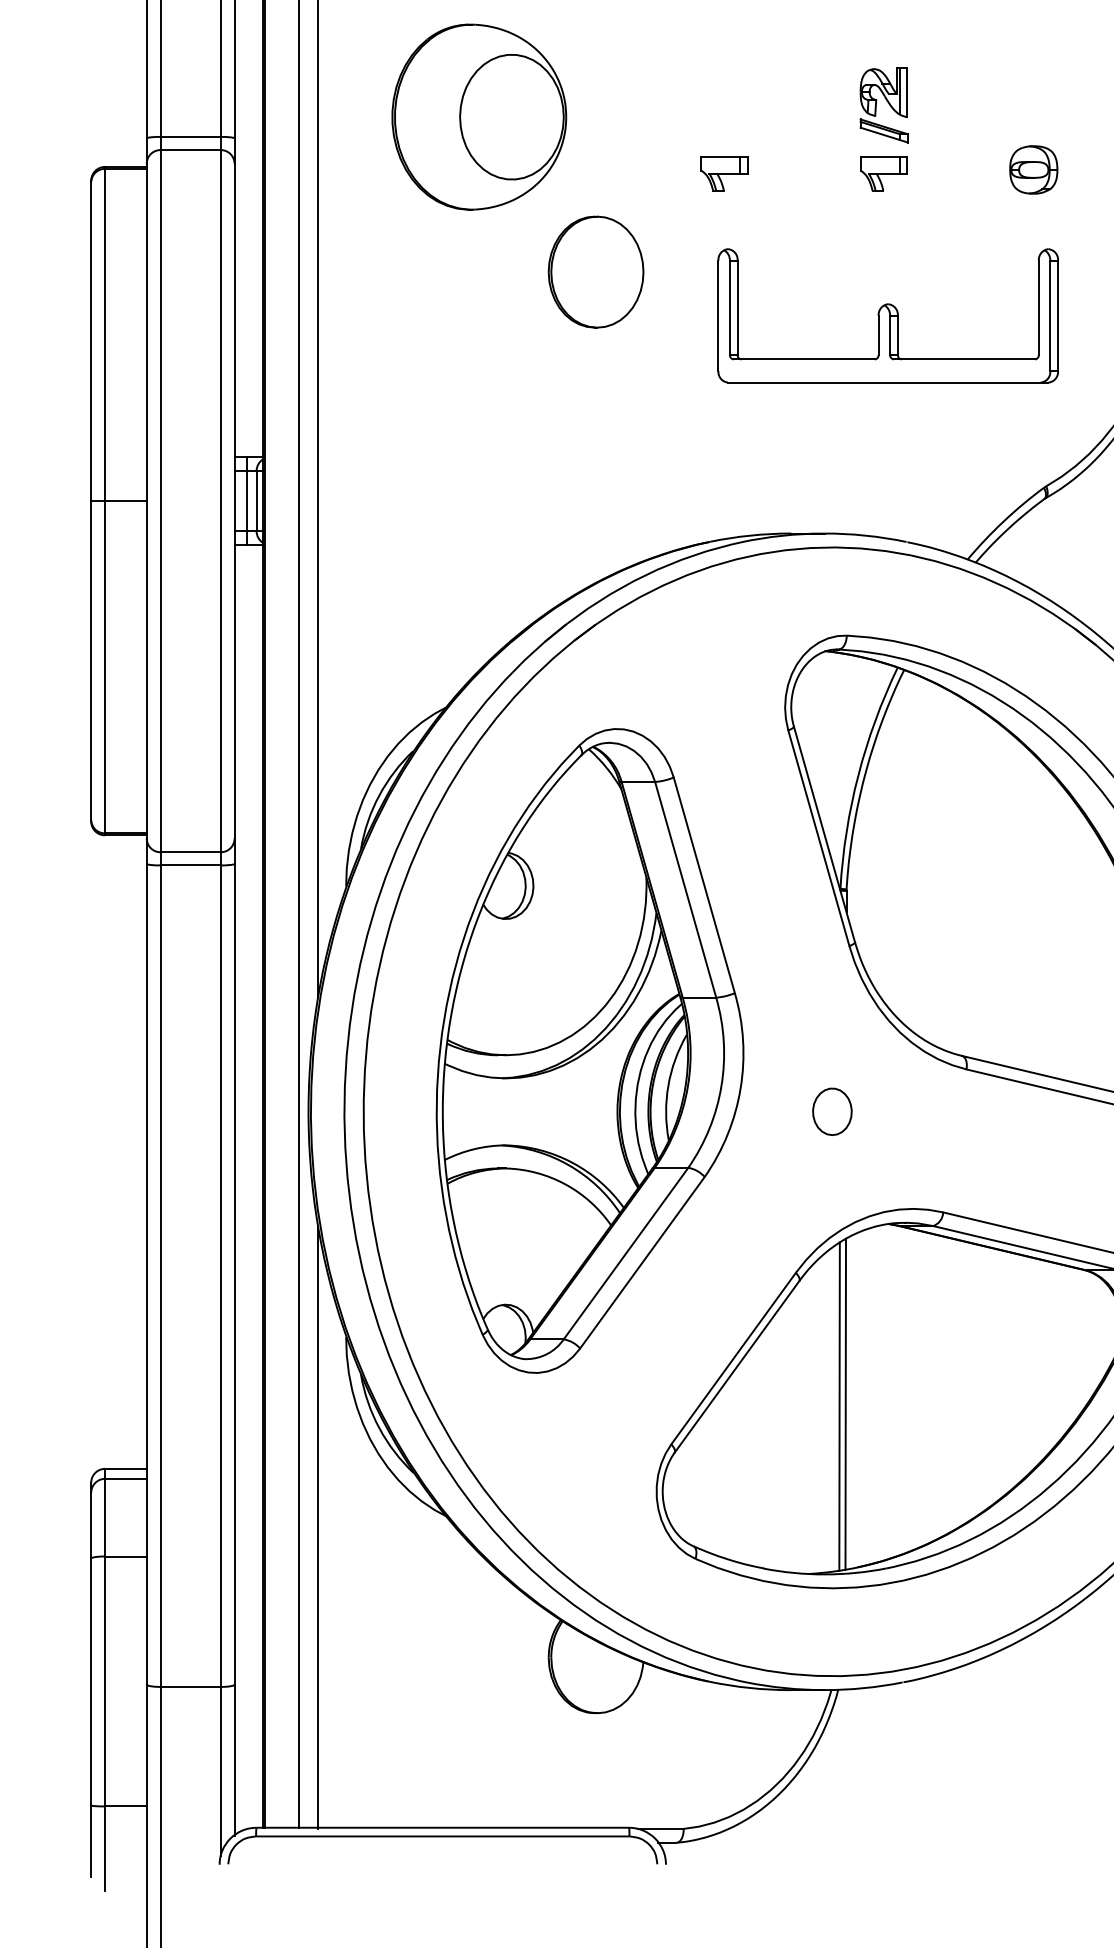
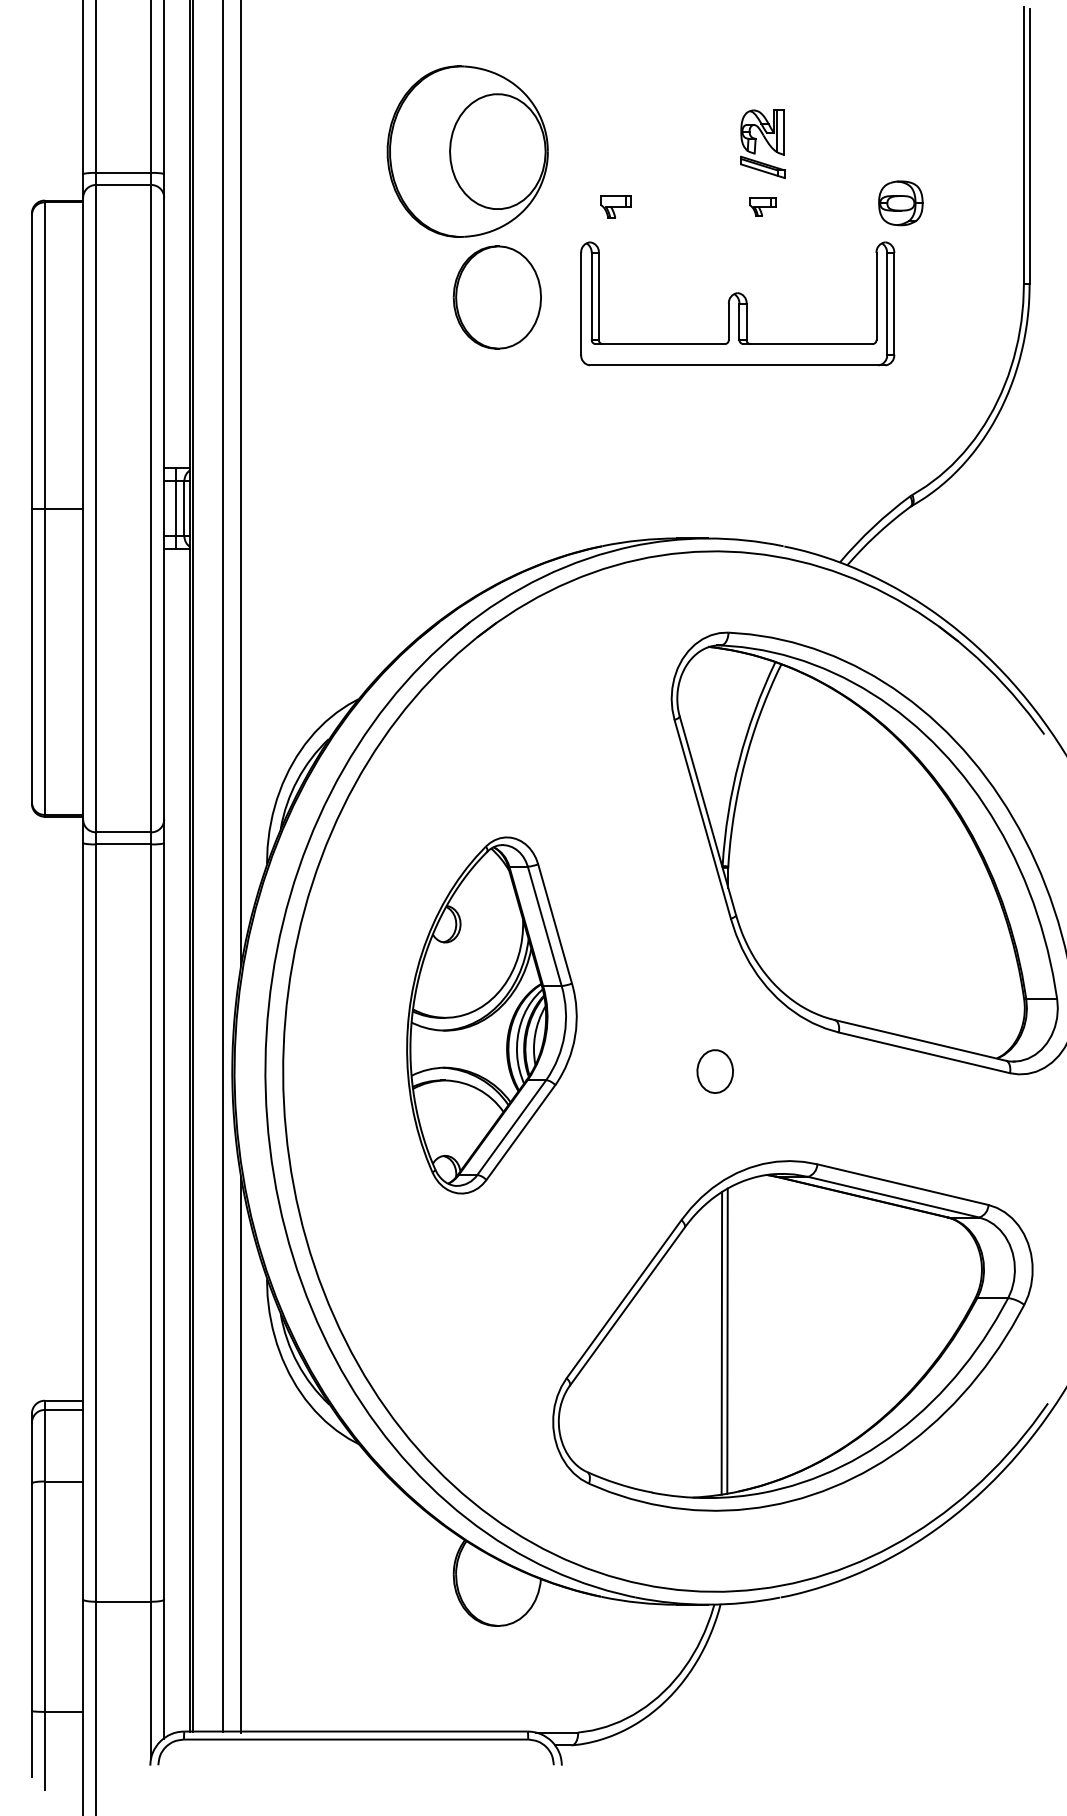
part: (479, 116) -> (467, 151), moved
part: (724, 173) -> (615, 206), size x0.7
part: (883, 173) -> (762, 206), size x0.6
part: (888, 315) -> (737, 303), moved
part: (589, 1050) -> (491, 1015), size x0.6

